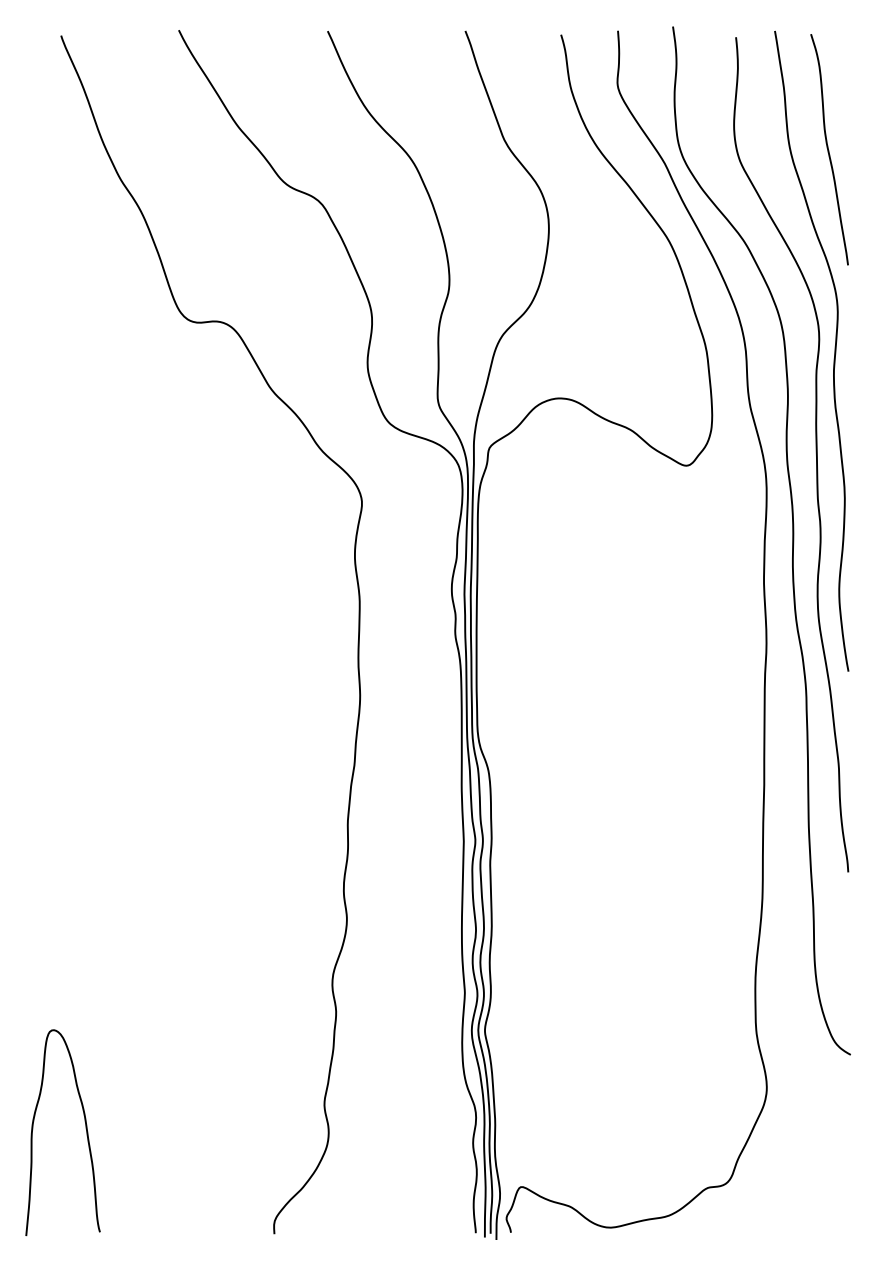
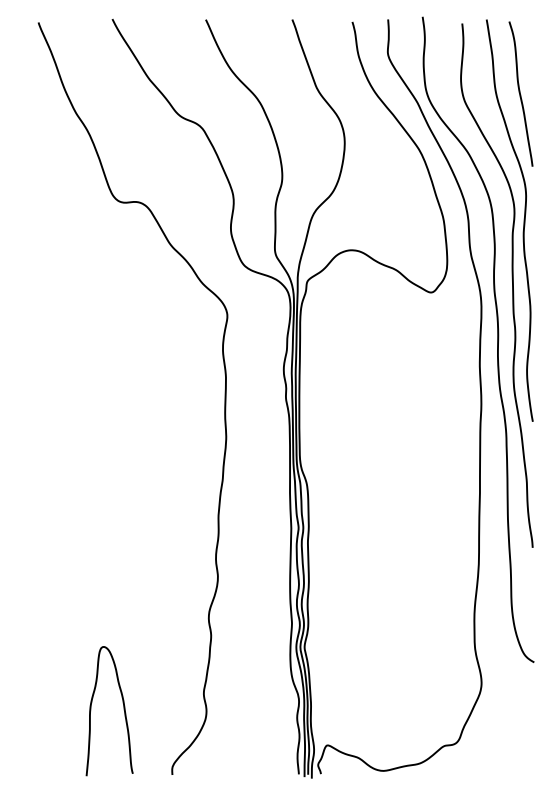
curve: (85, 1131) -> (123, 710), moved

